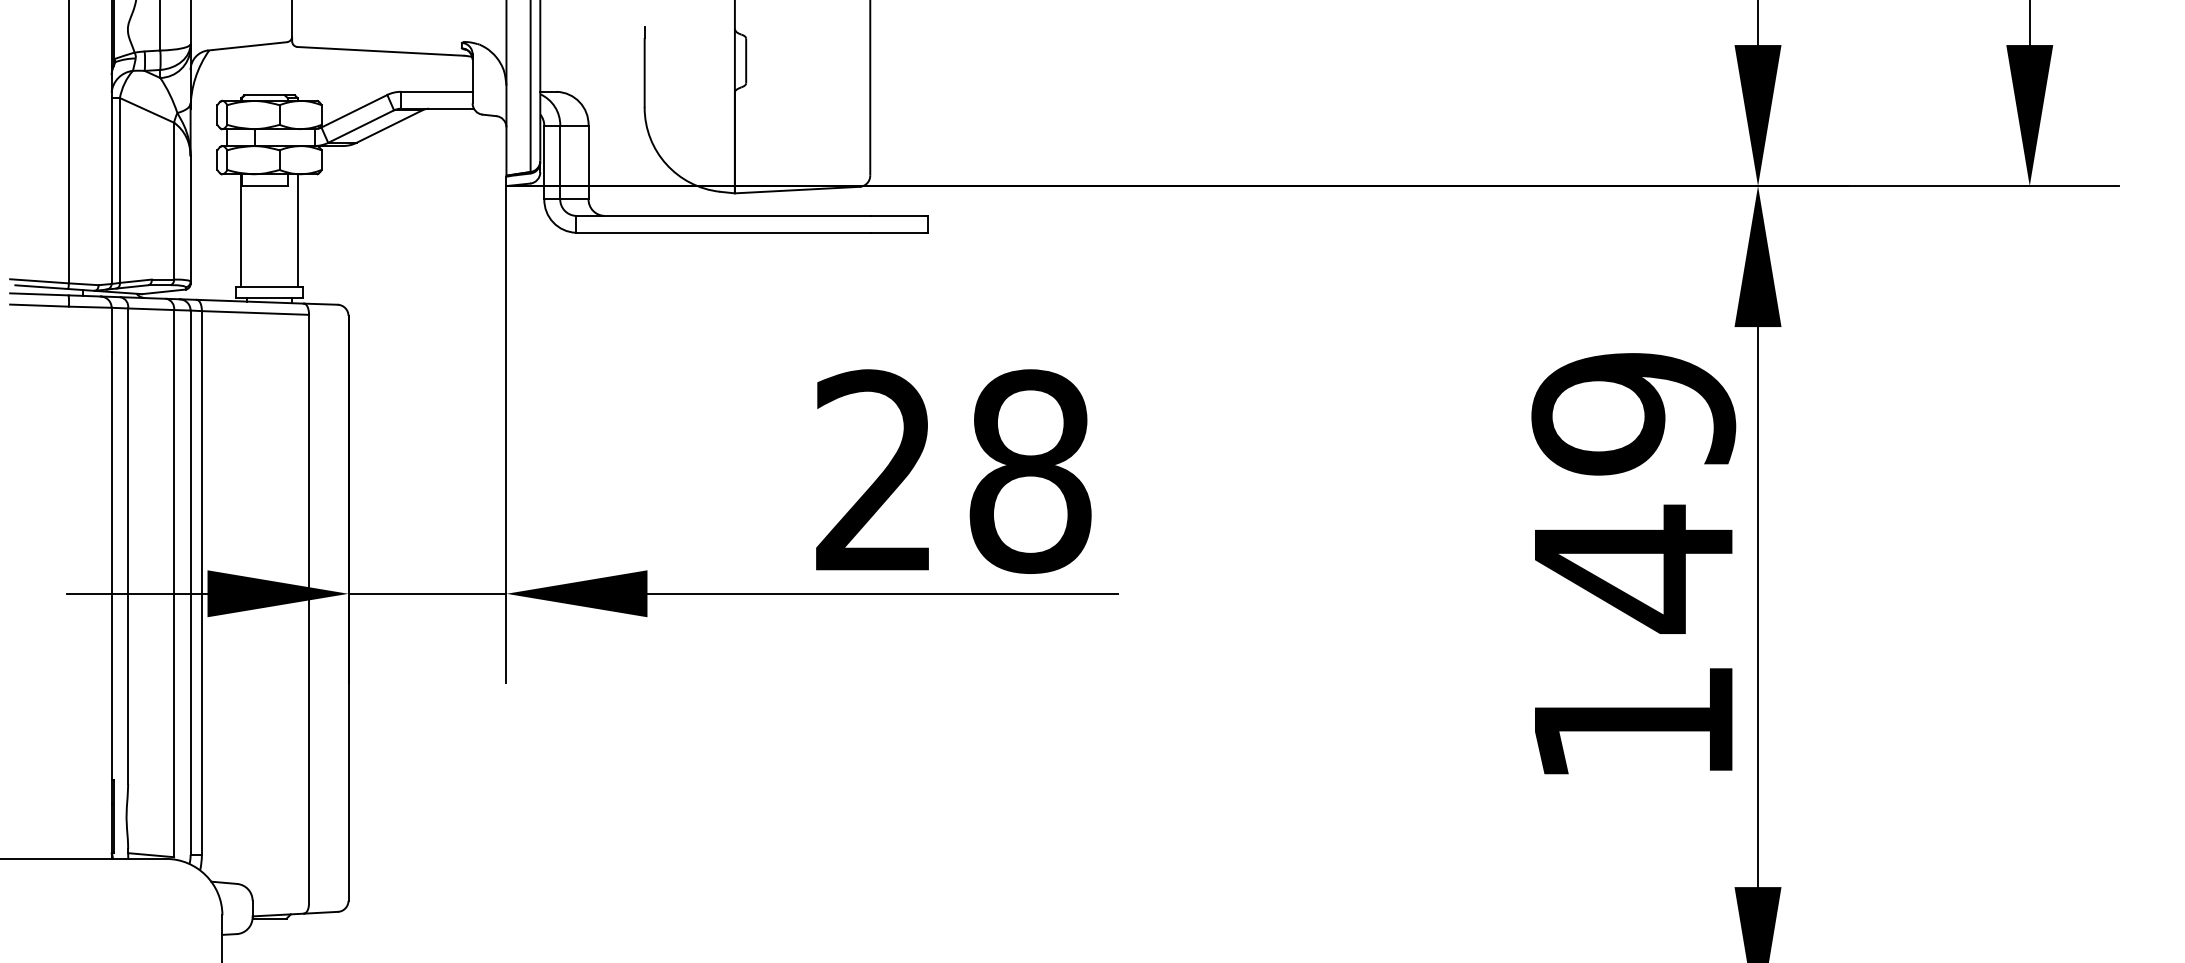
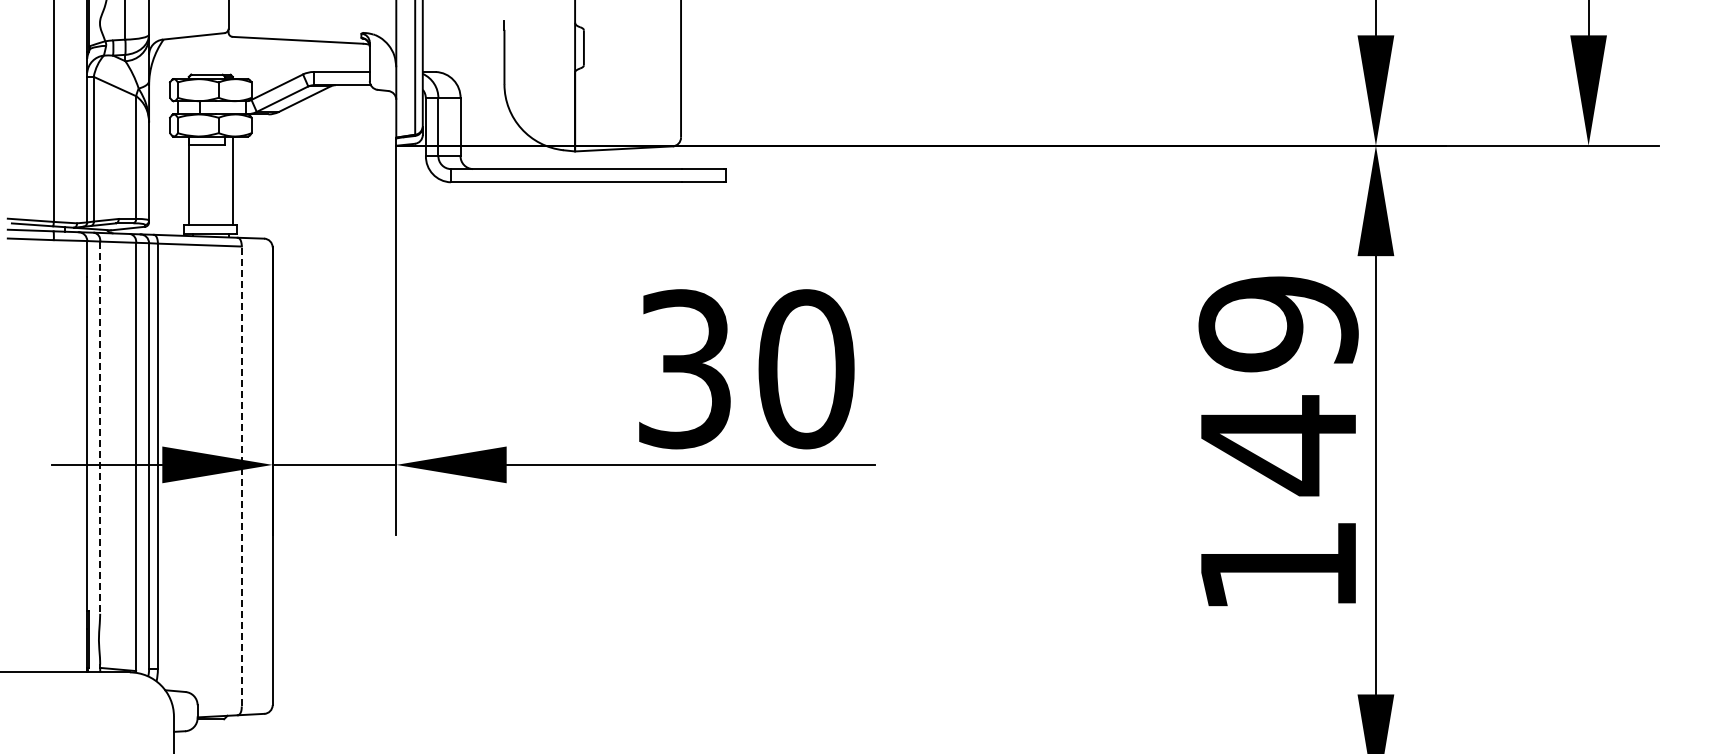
text: (953, 471) -> (746, 369), 28 -> 30
line: (128, 547) -> (100, 428), solid -> dashed
line: (308, 608) -> (241, 476), solid -> dashed

